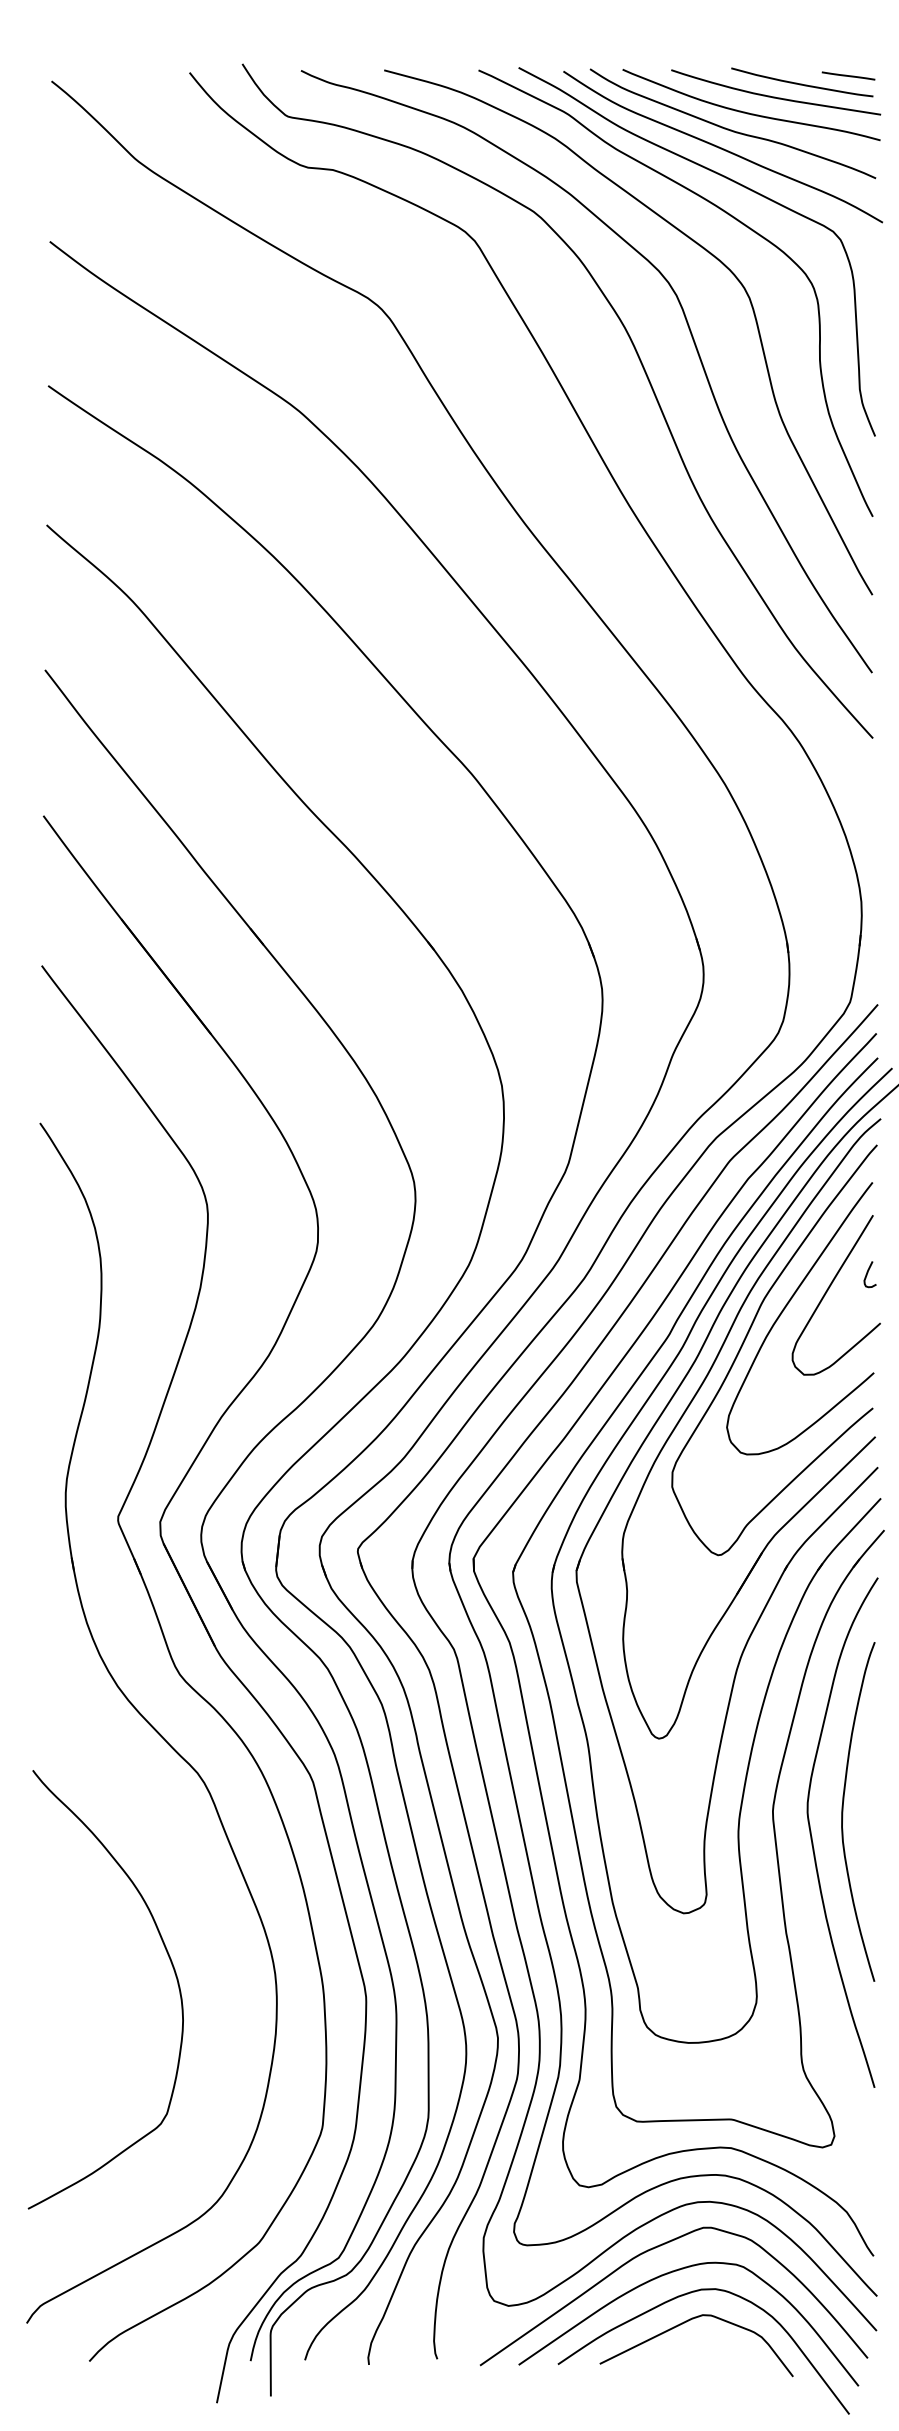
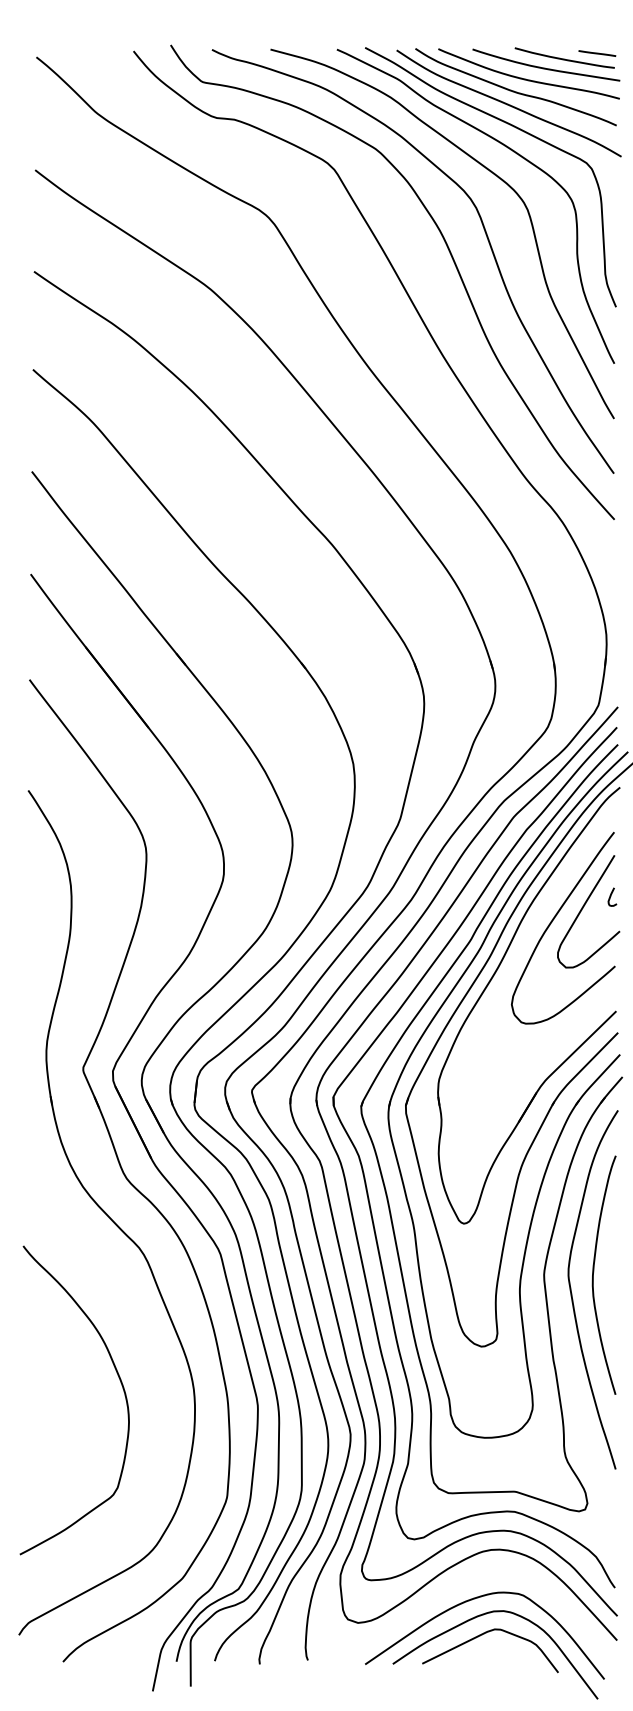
curve: (746, 1340) -> (525, 943), removed
curve: (654, 2249) -> (460, 1583), removed

